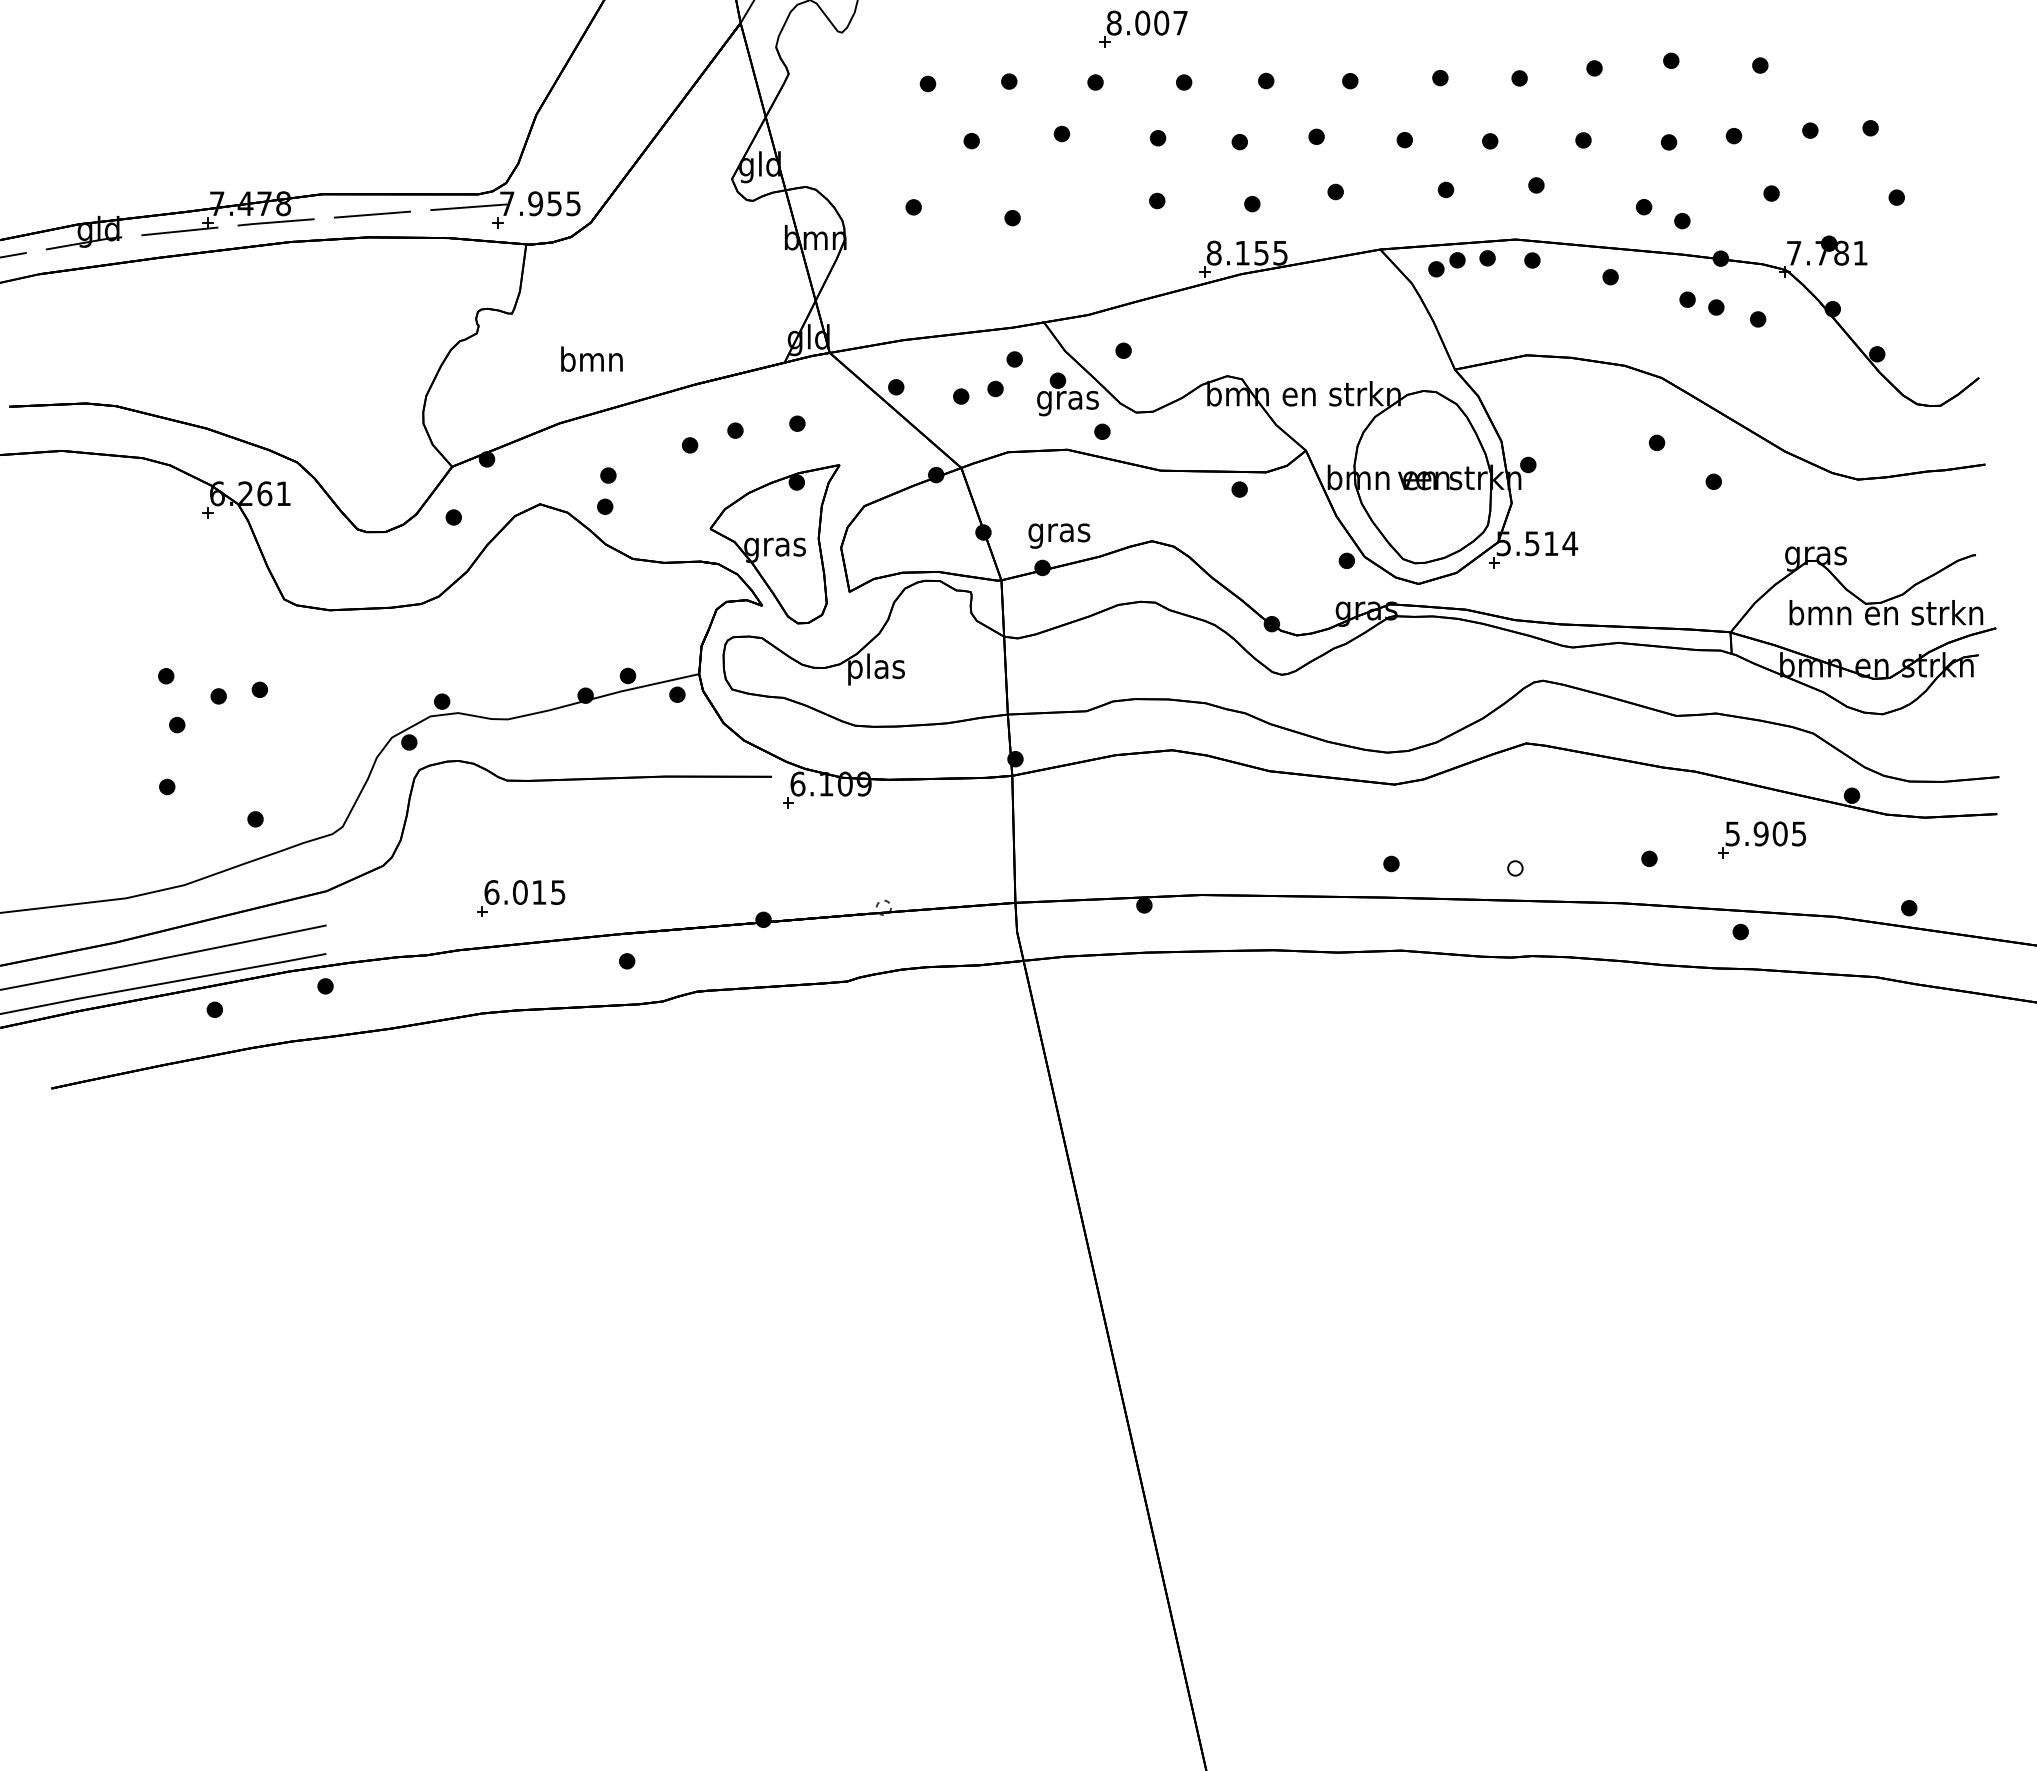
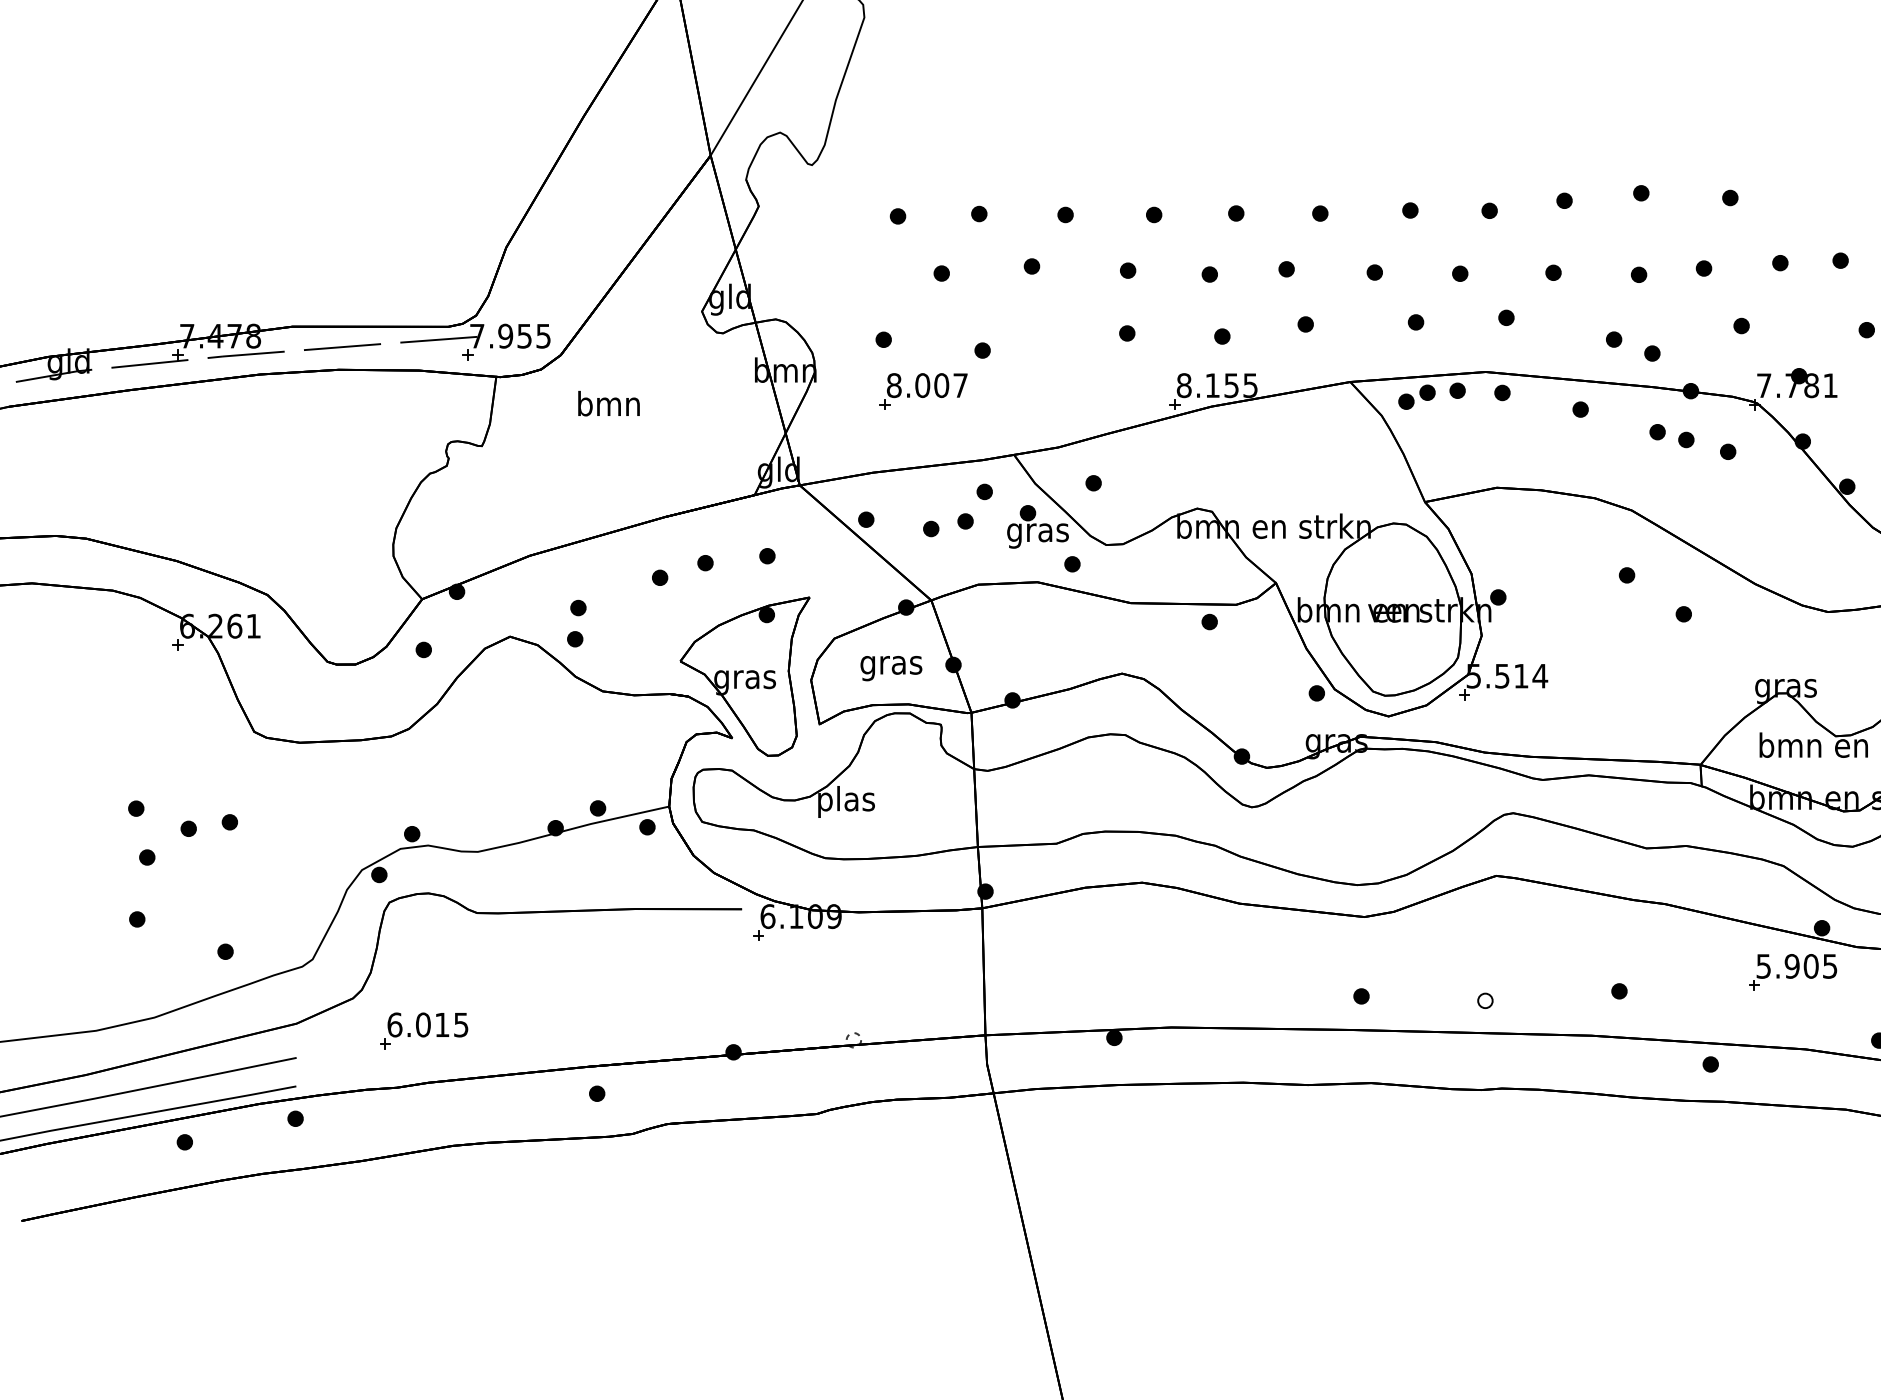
part: (1143, 28) -> (923, 390), moved
text: (591, 358) -> (608, 402), moved
text: (1059, 535) -> (891, 667), moved
part: (1761, 839) -> (1792, 971), moved
part: (521, 898) -> (424, 1030), moved

